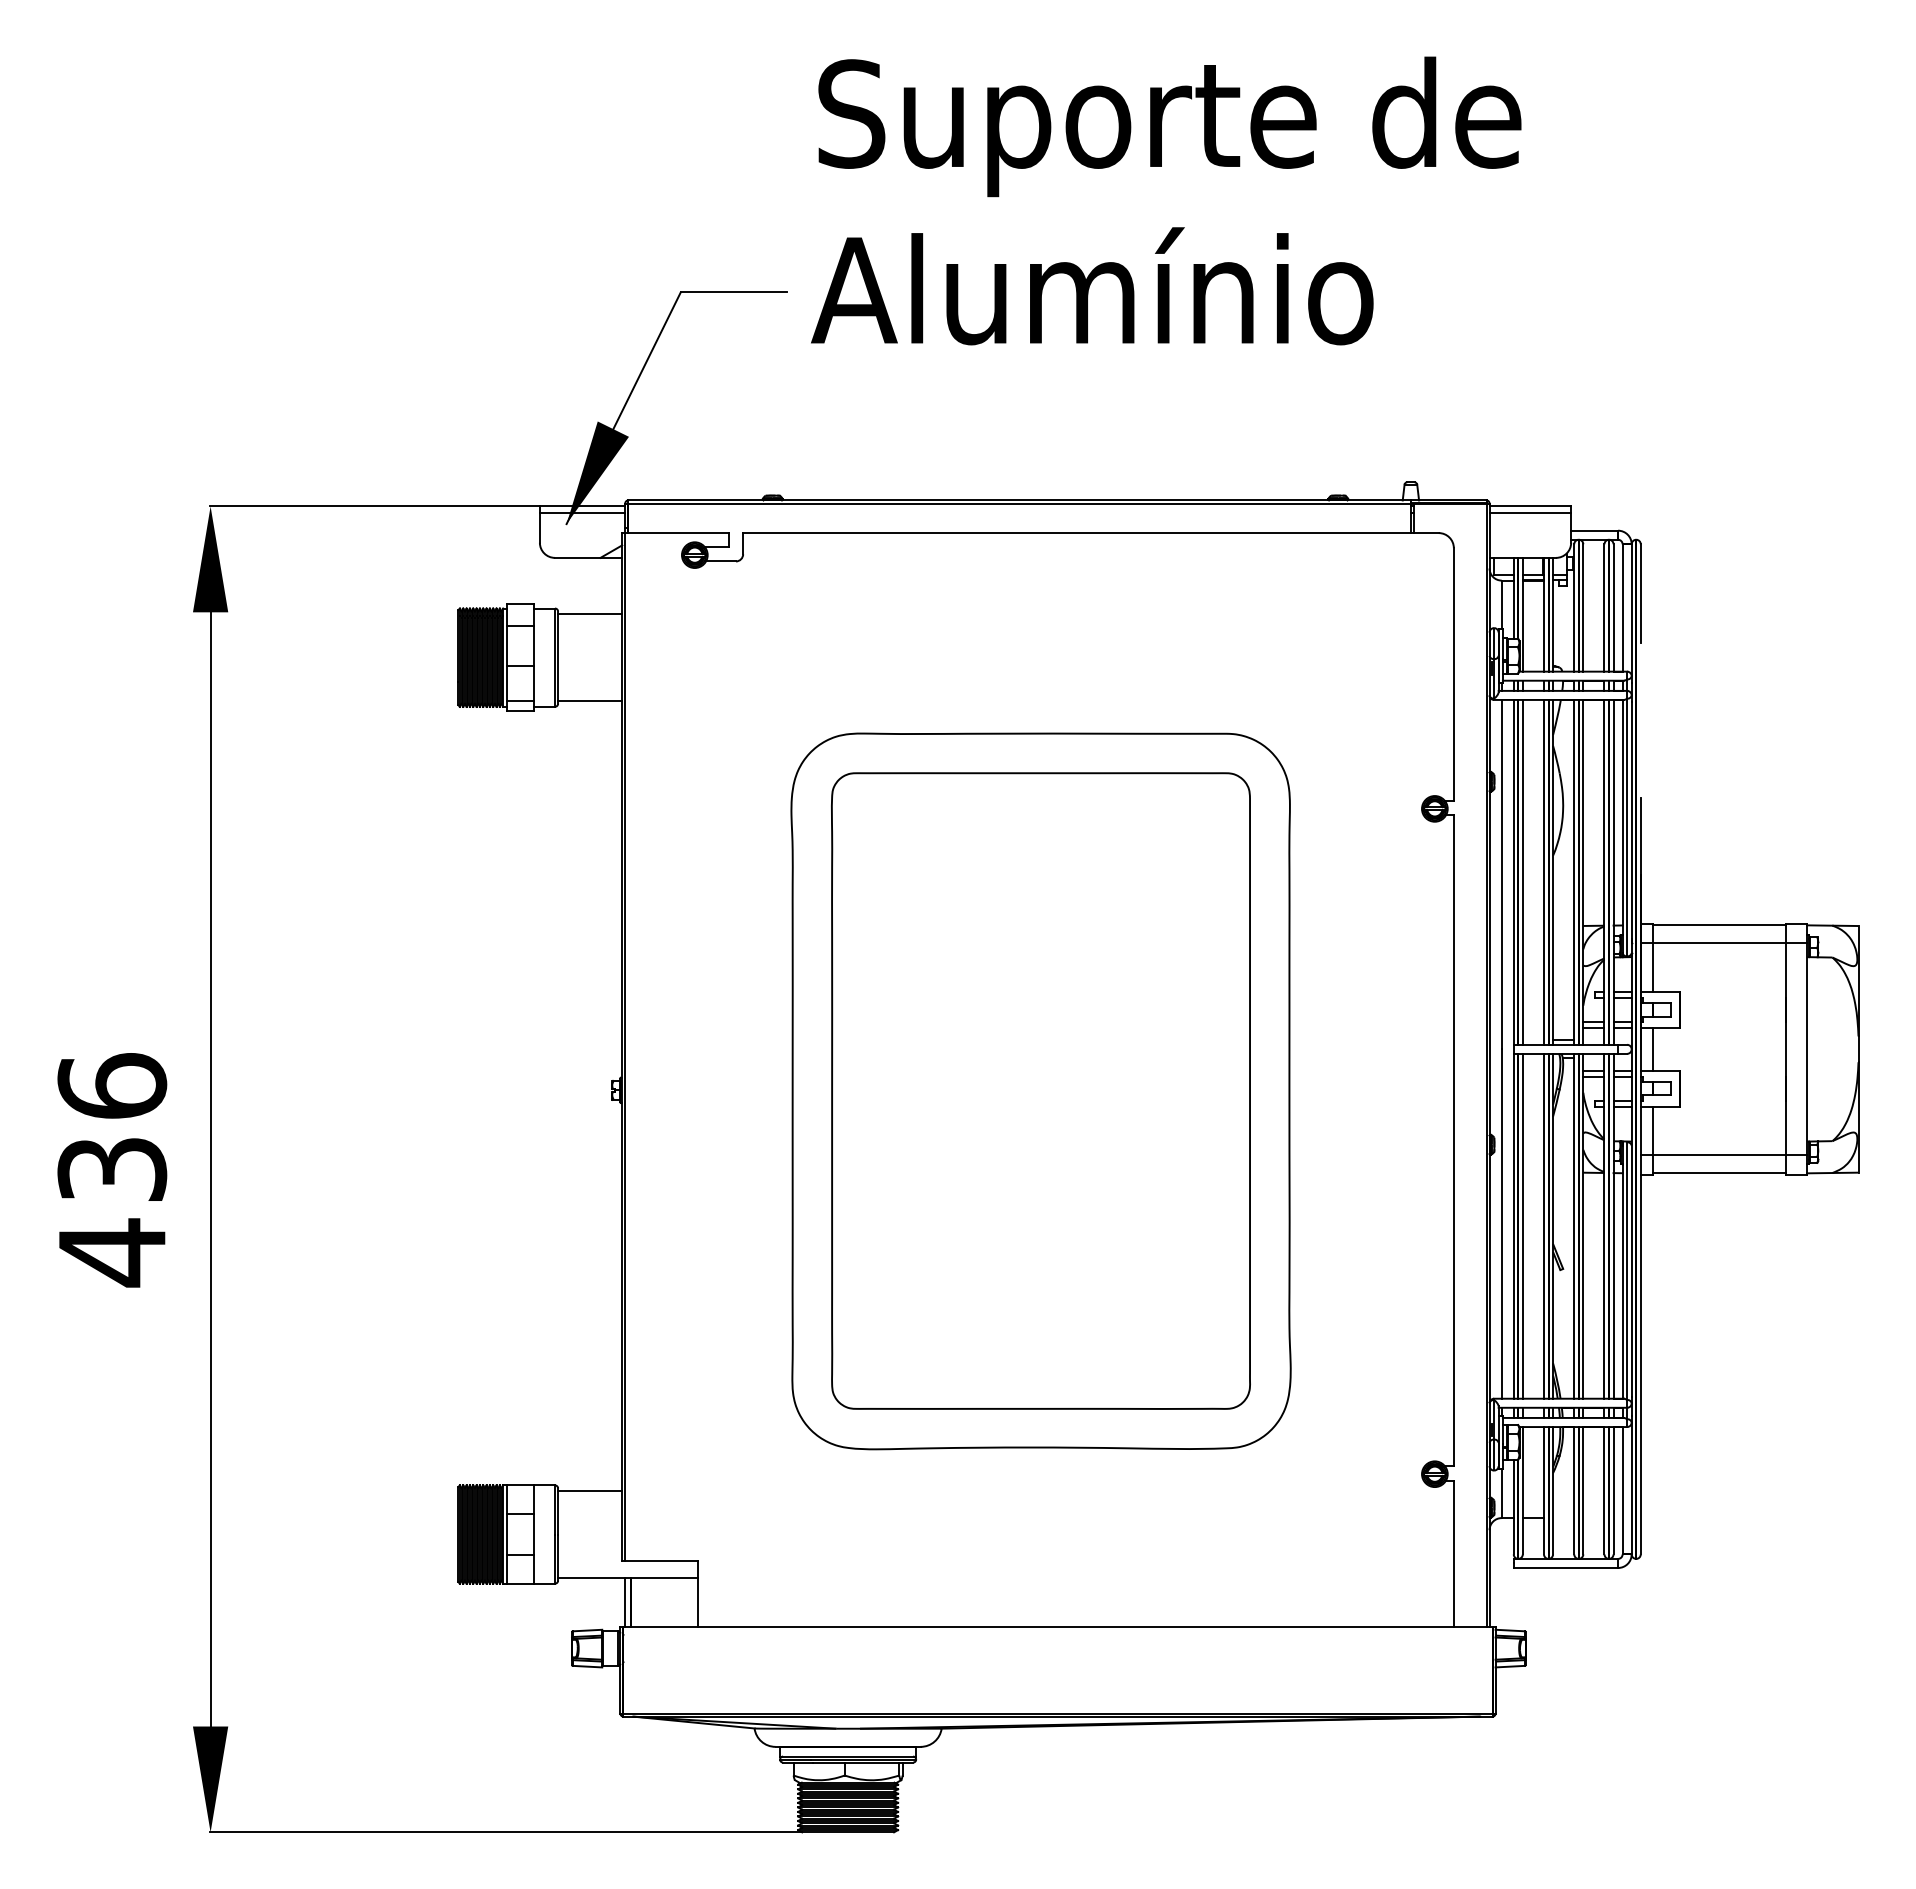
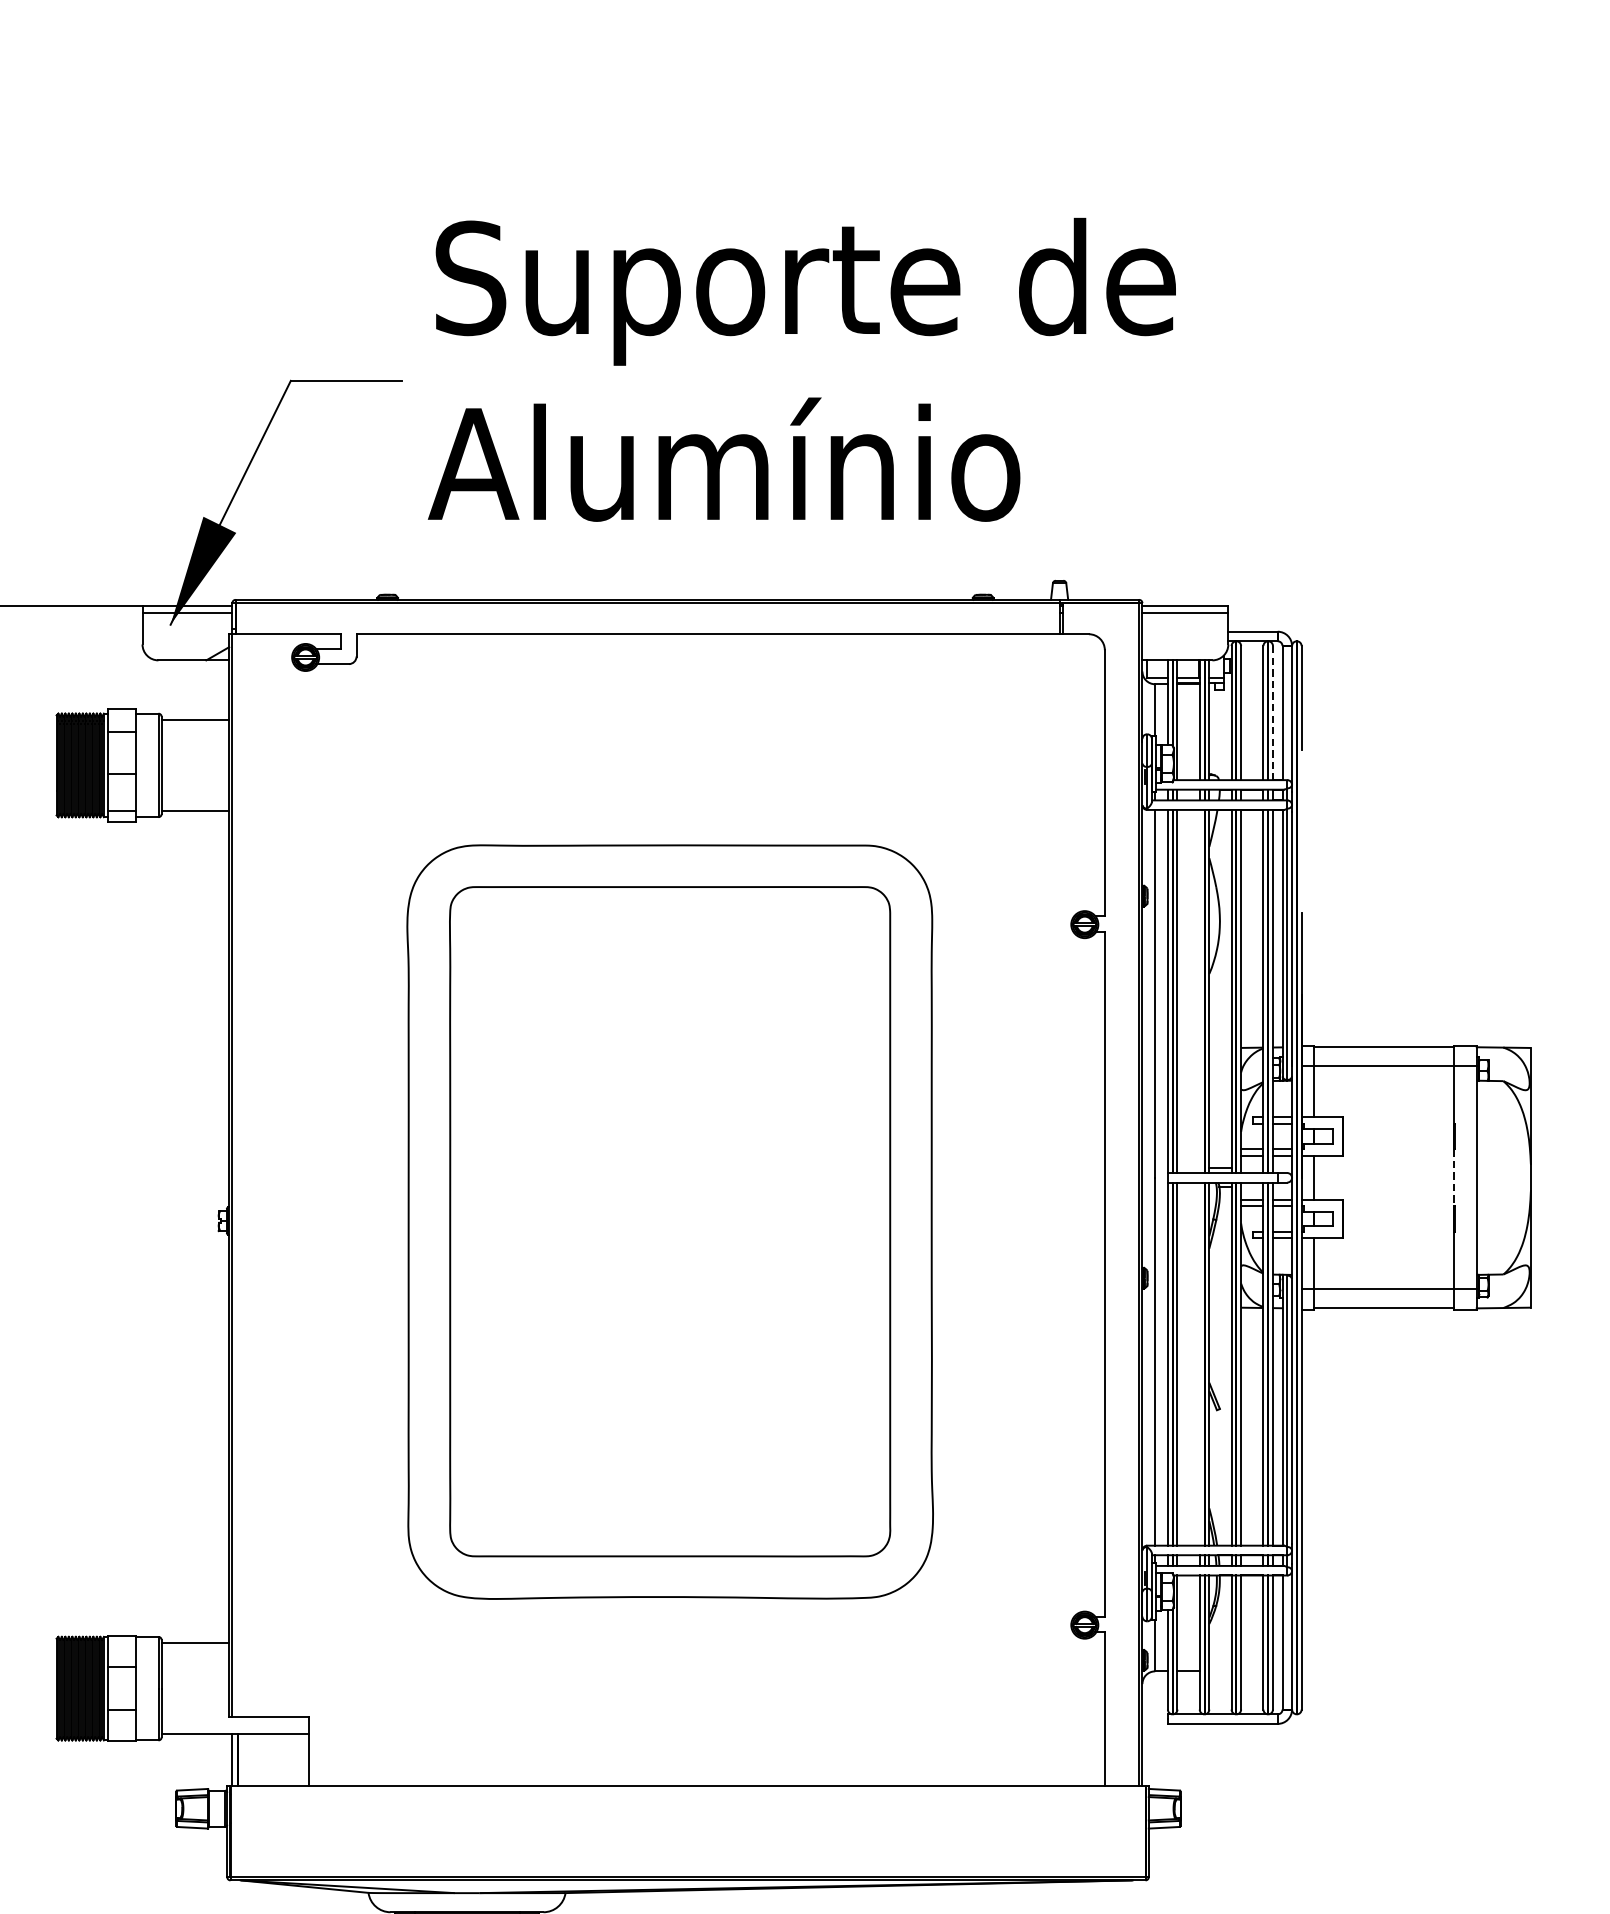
text: (1166, 200) -> (802, 369), moved
line: (1613, 607) -> (1272, 712), solid -> dashed
line: (1544, 871) -> (1200, 990), removed
line: (1785, 1049) -> (1454, 1177), solid -> dashed
line: (1544, 1225) -> (1200, 1363), removed

